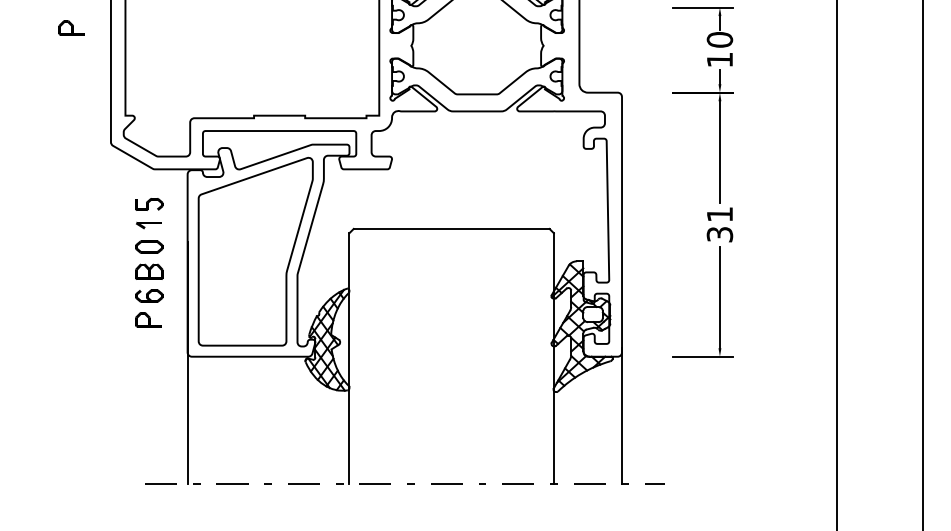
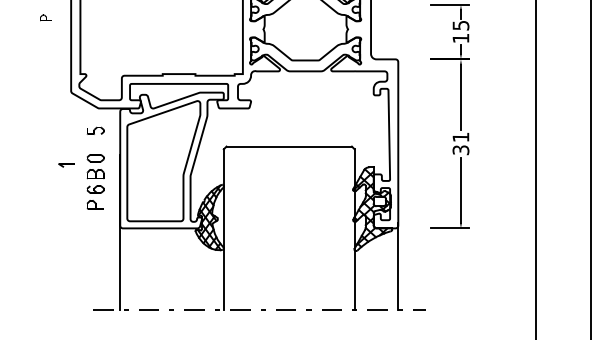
part: (70, 27) -> (45, 17), size x0.7
text: (719, 39) -> (460, 25), 10 -> 15
part: (149, 225) -> (66, 165), moved

